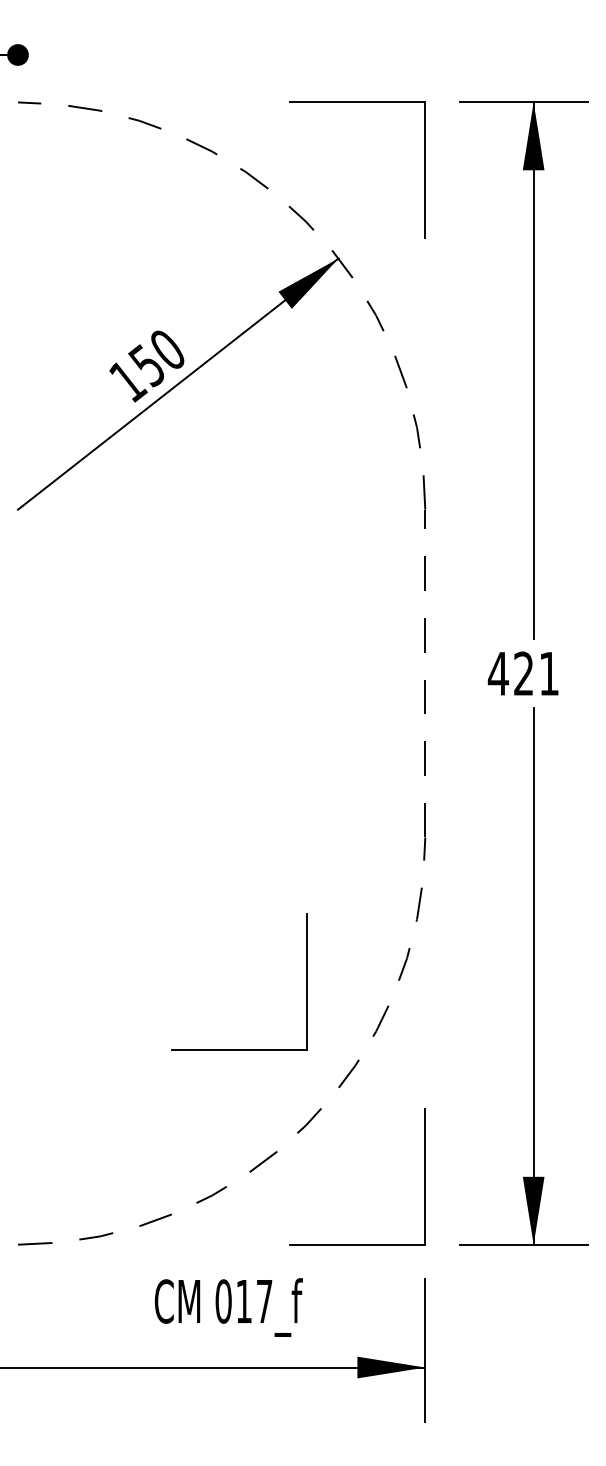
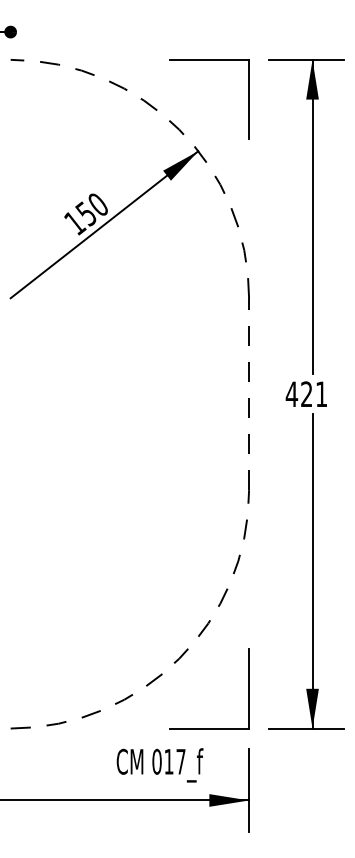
part: (306, 981) -> (179, 574), removed
text: (227, 1307) -> (159, 765), moved

